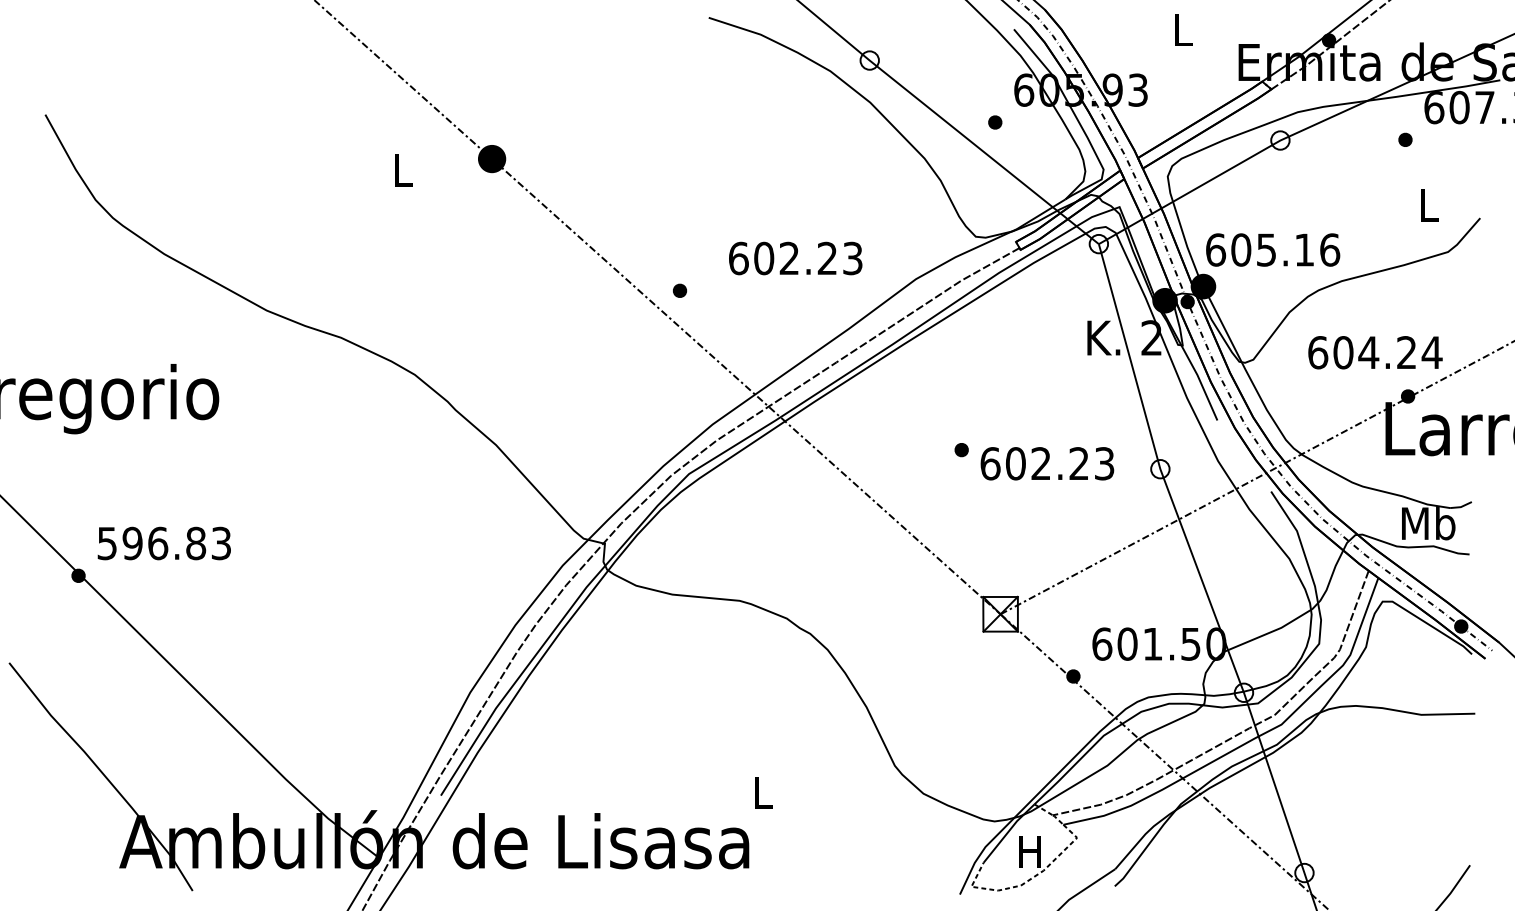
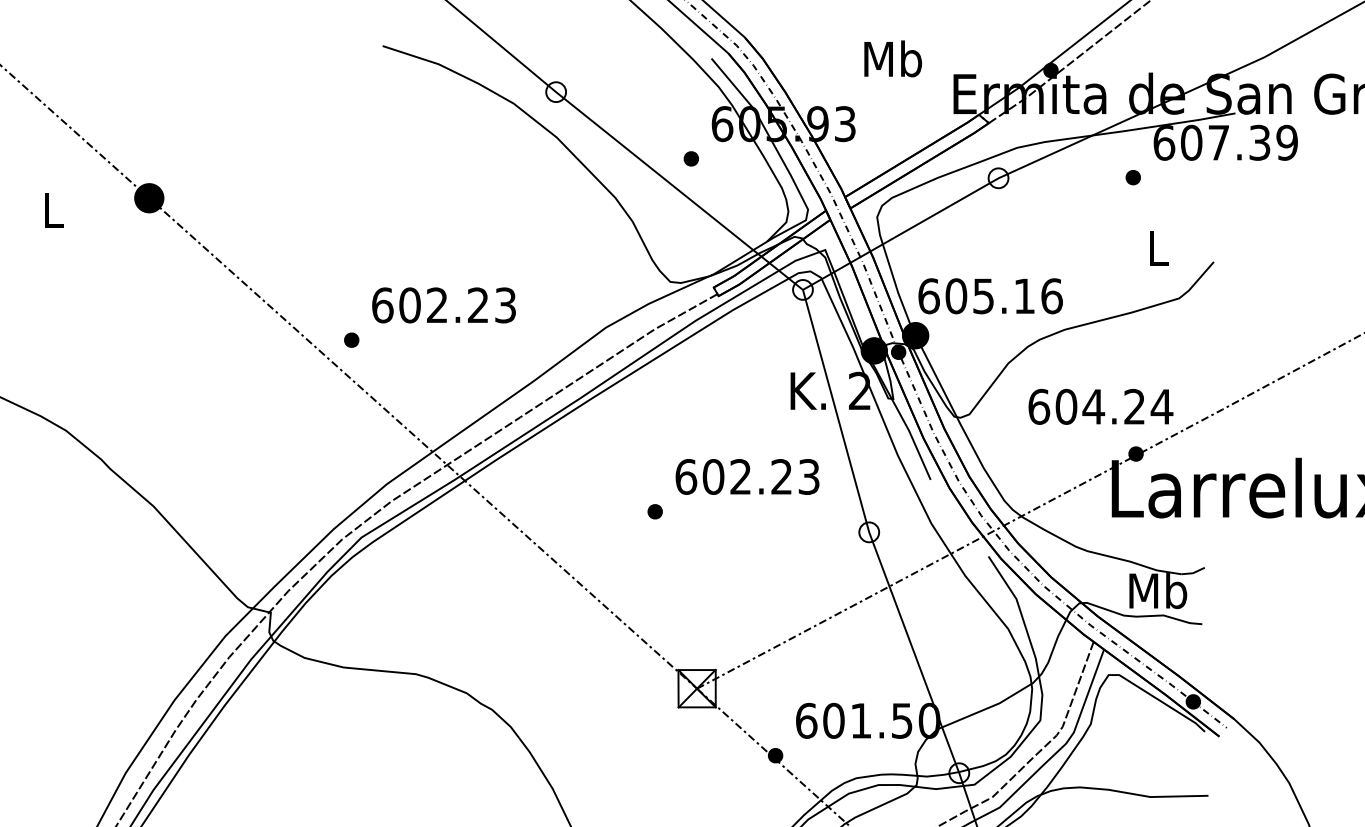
text: (1182, 29) -> (893, 58), L -> Mb
text: (795, 258) -> (443, 305), moved
text: (1047, 463) -> (747, 476), moved

